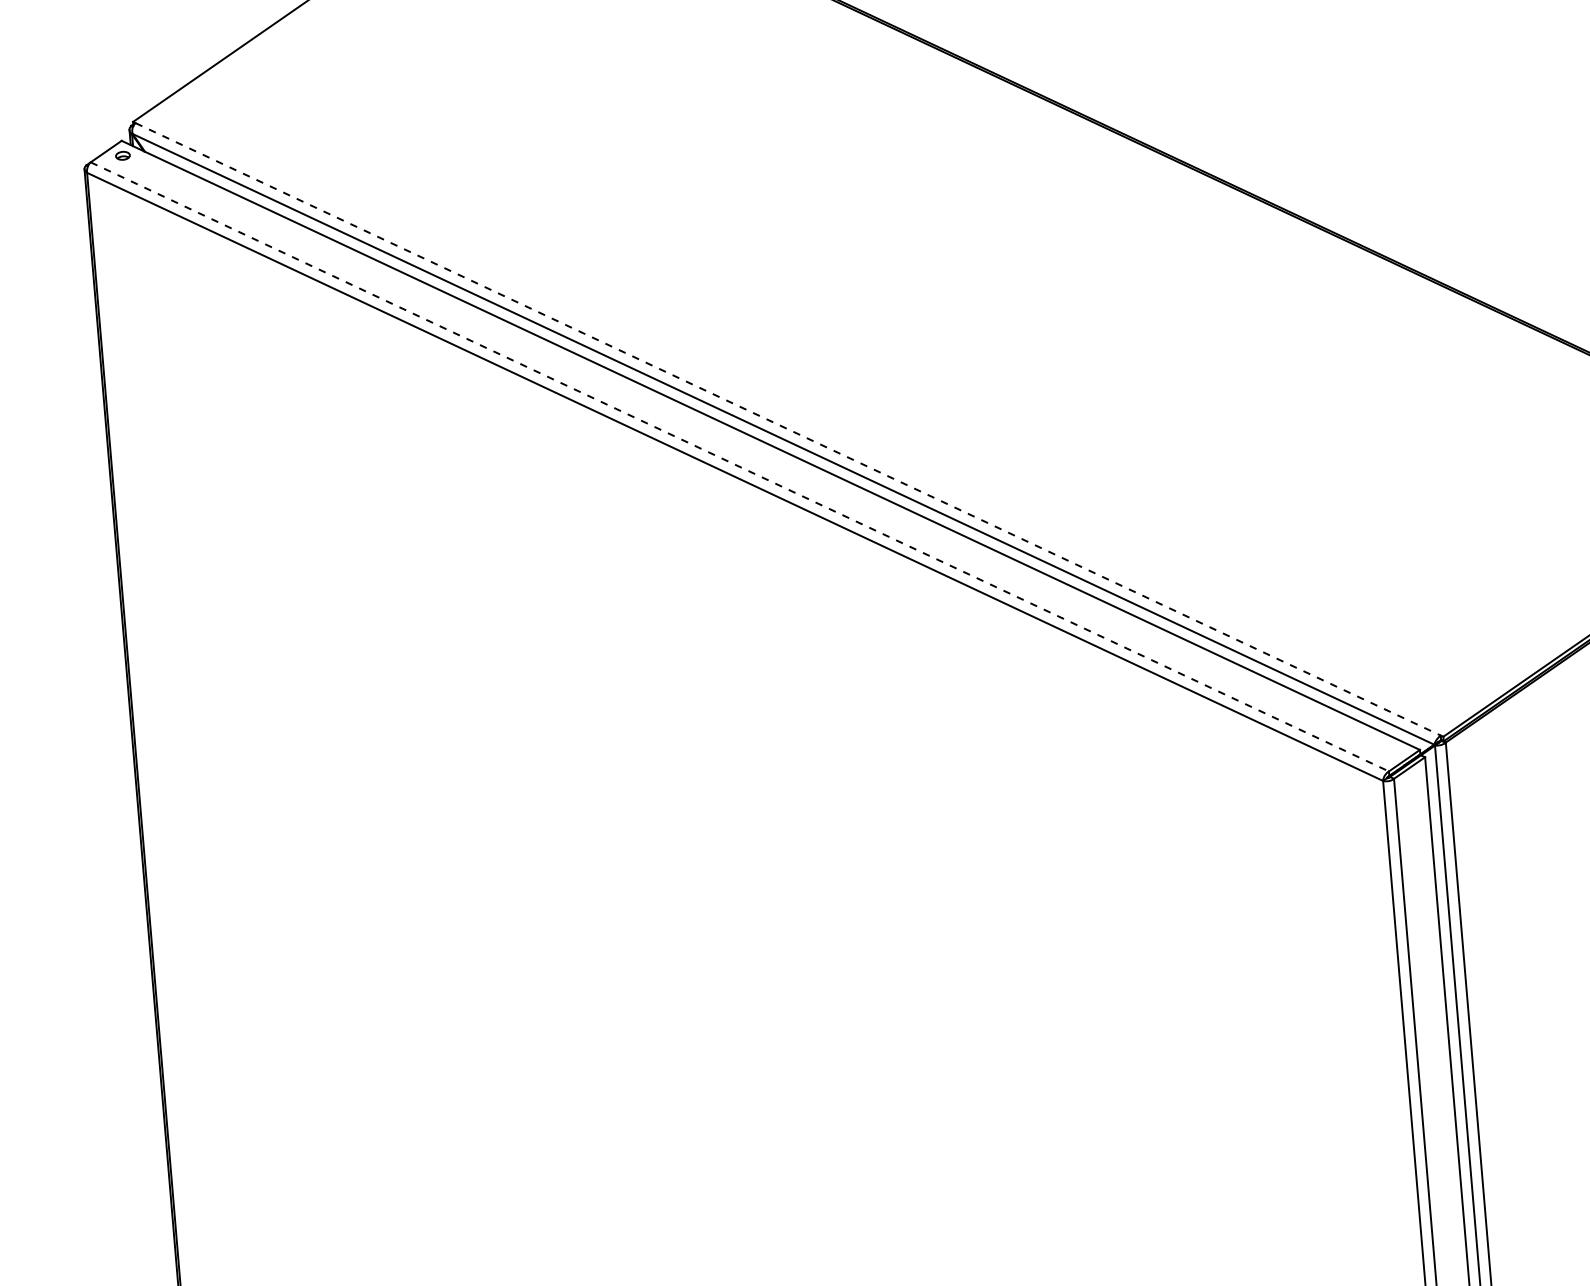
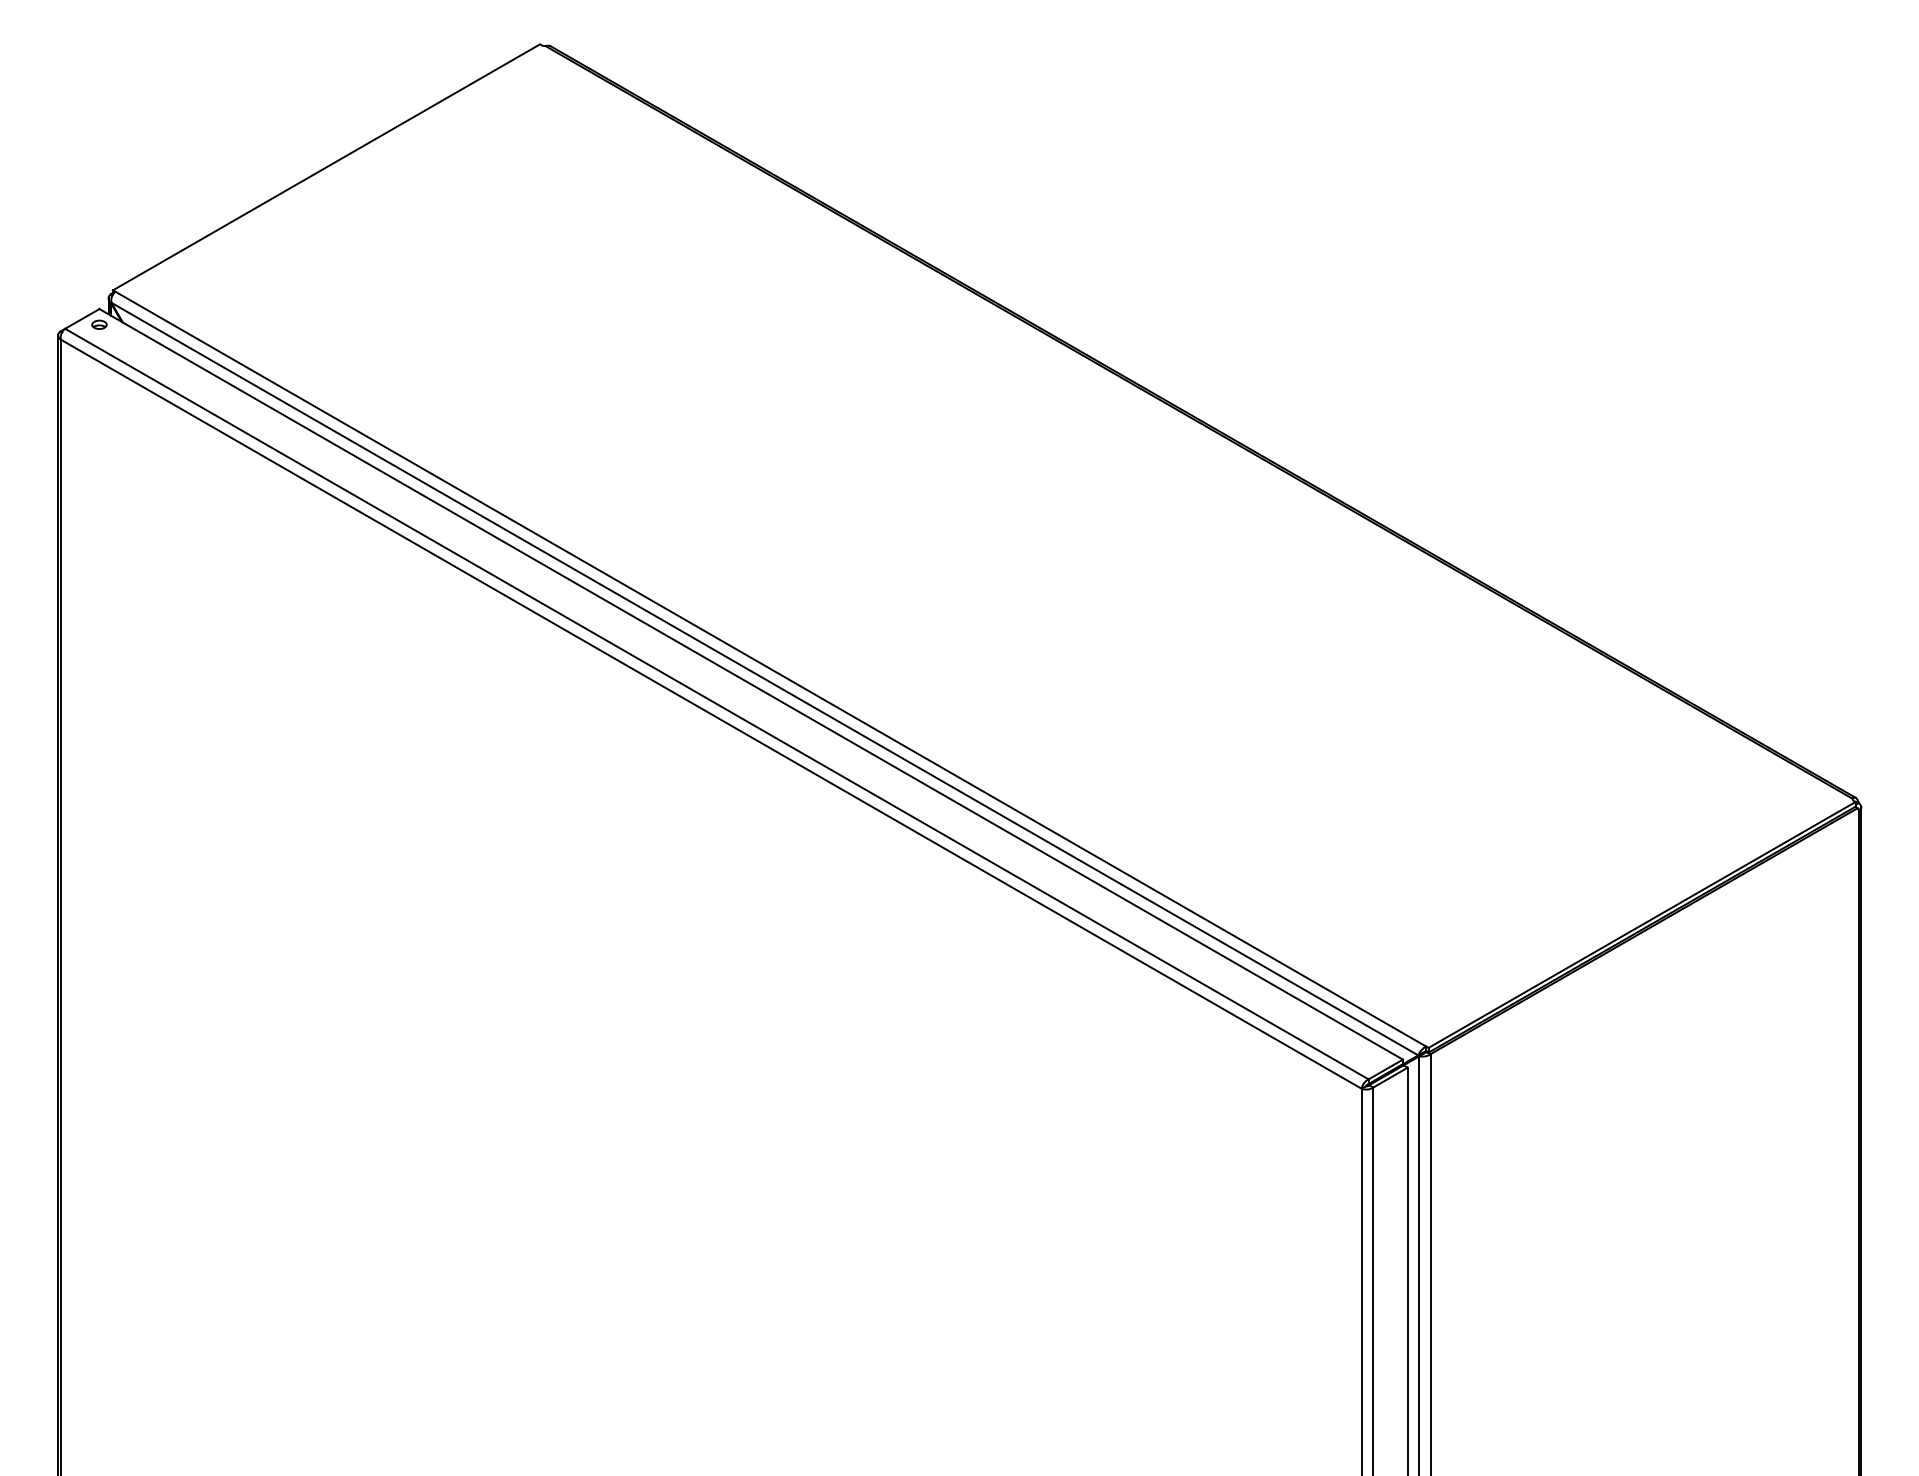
line: (788, 429) -> (771, 669), dashed -> solid
line: (740, 467) -> (717, 704), dashed -> solid

